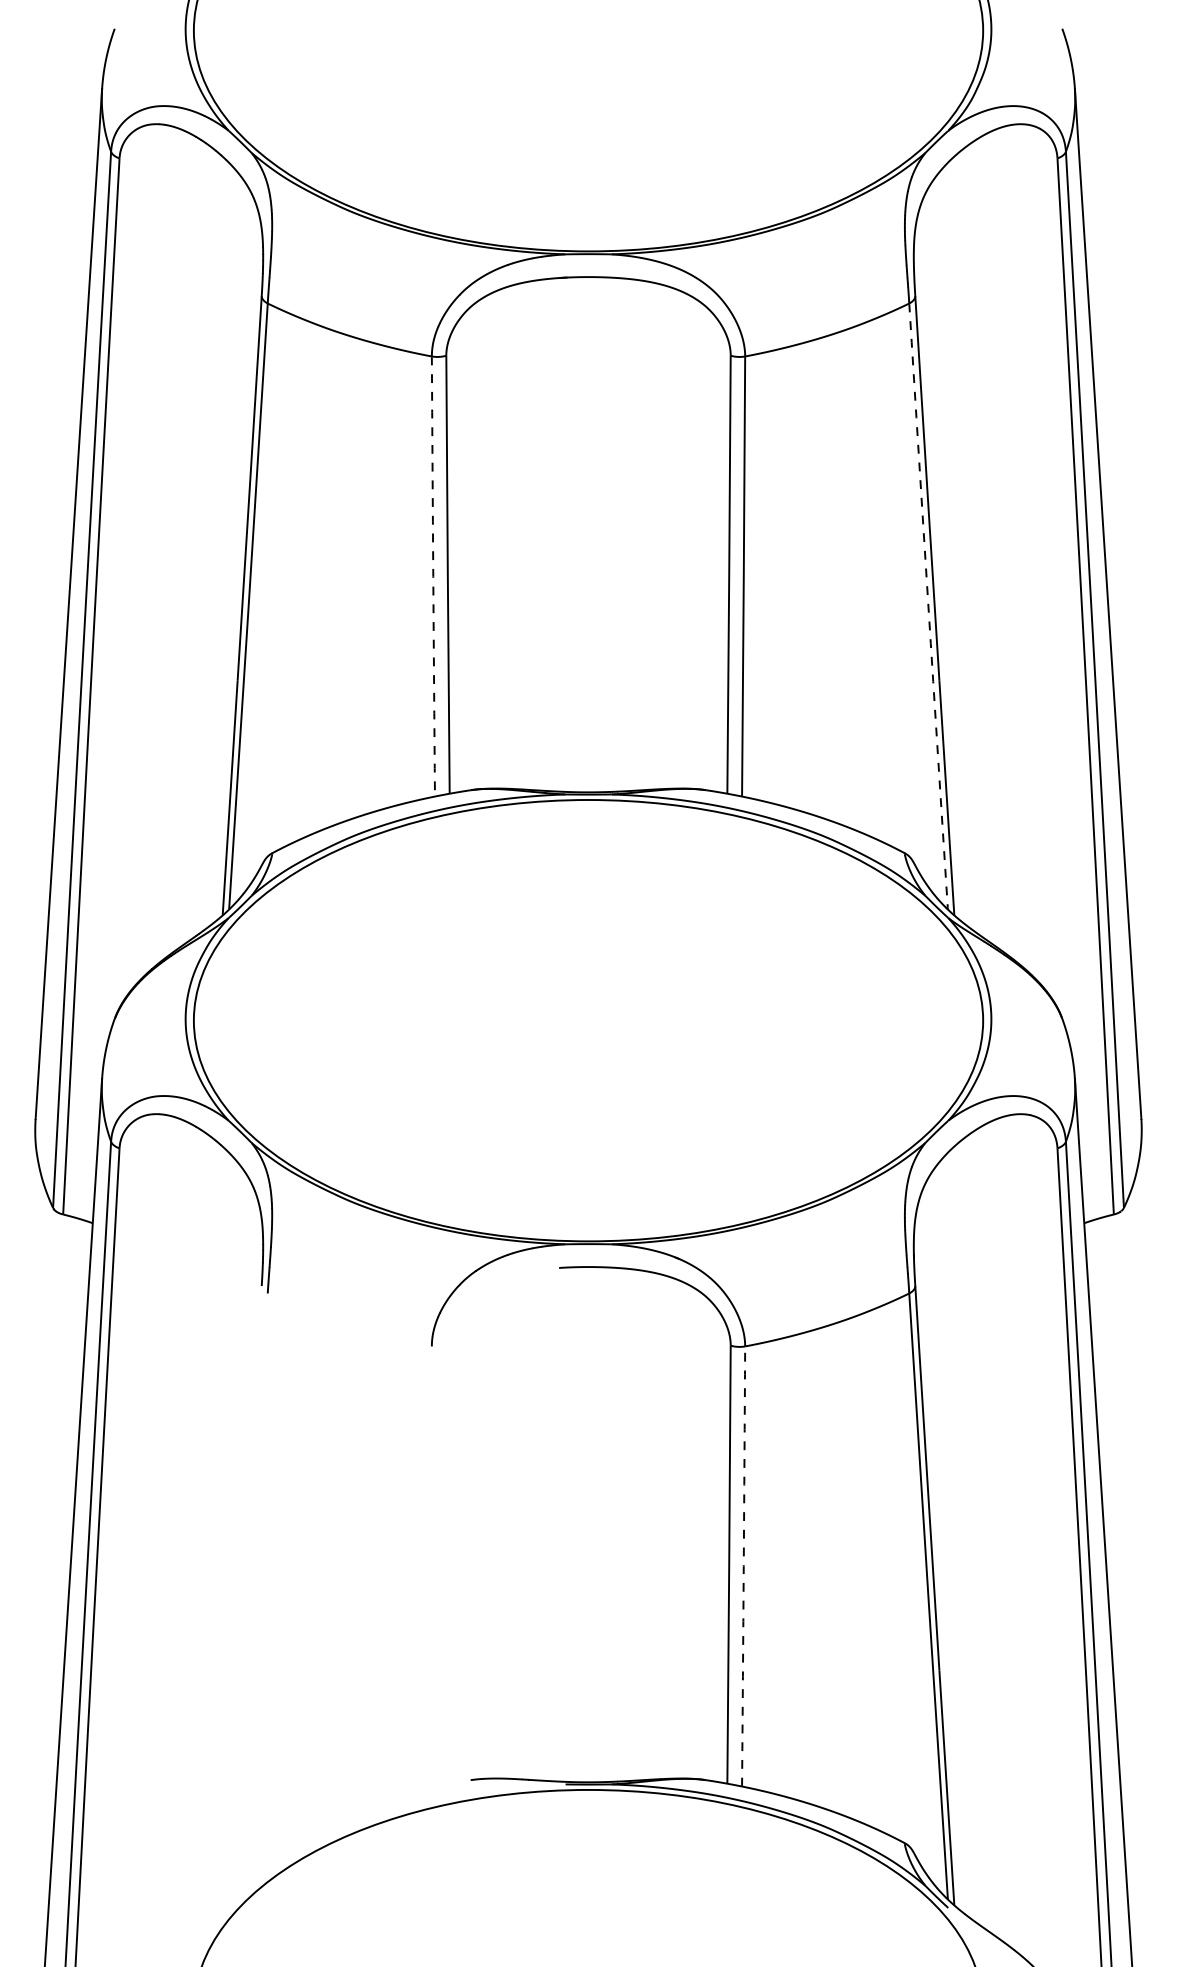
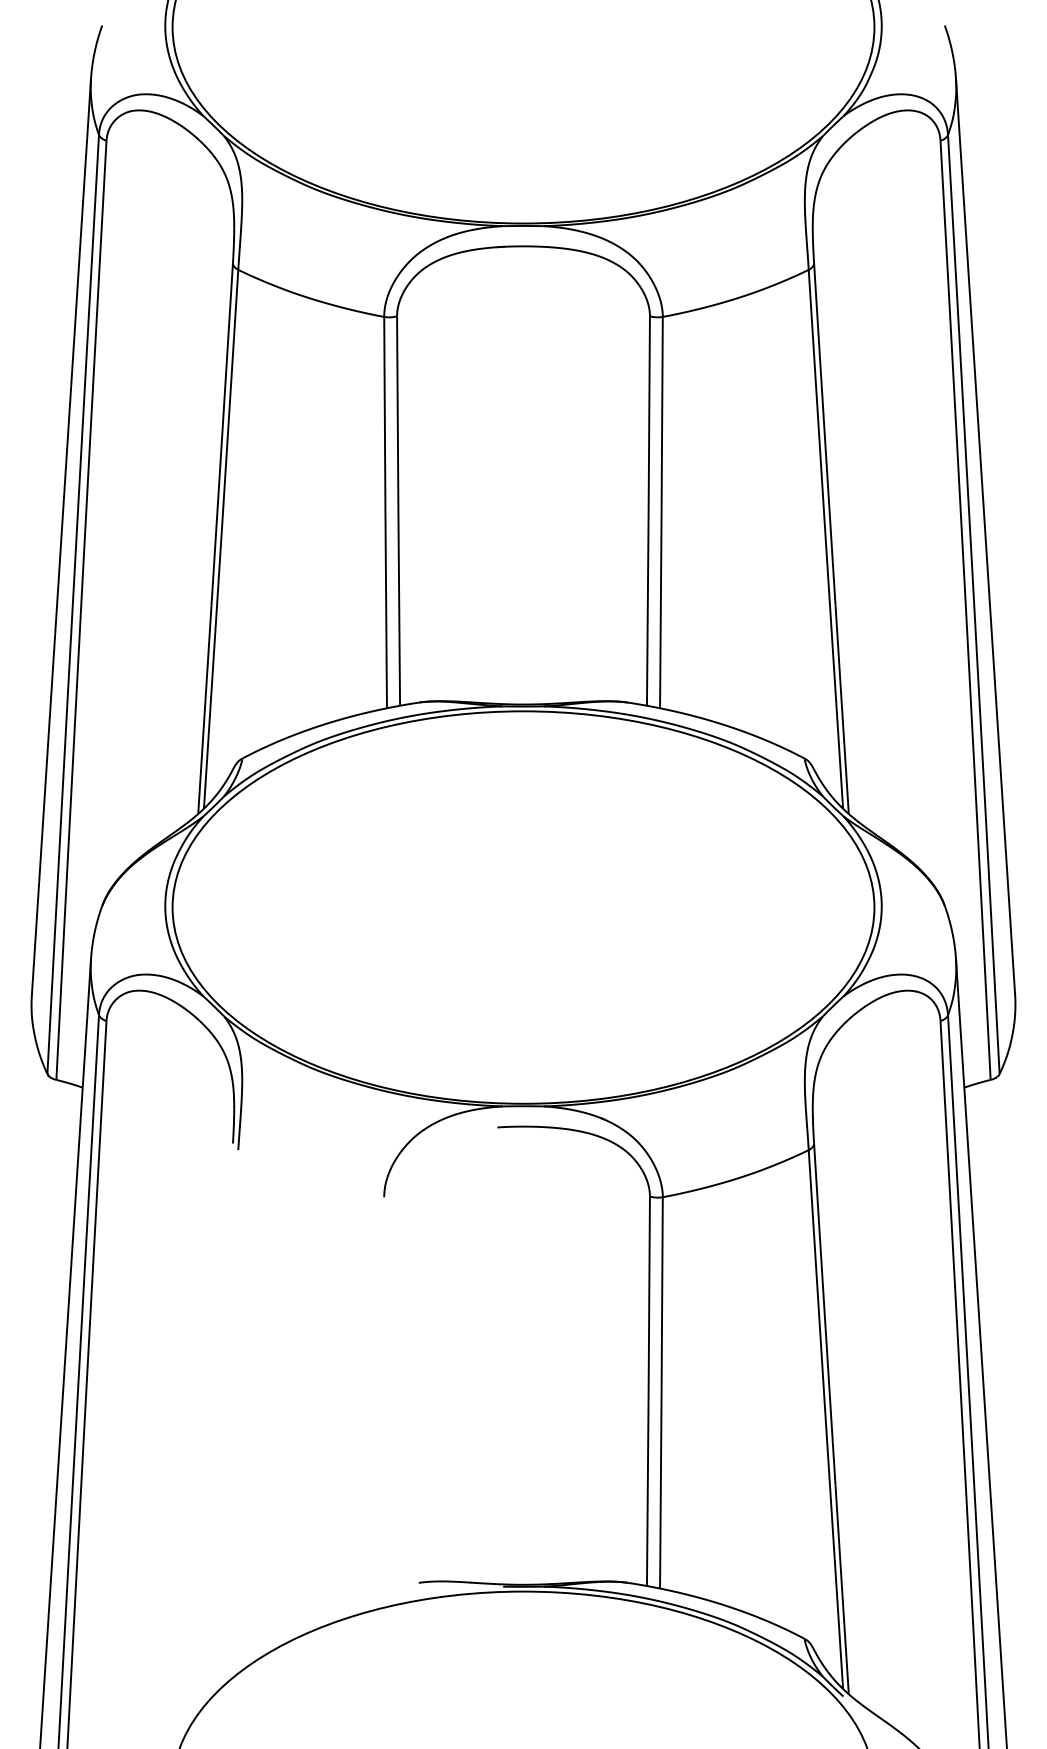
line: (433, 576) -> (385, 512), dashed -> solid
line: (928, 606) -> (825, 539), dashed -> solid
line: (743, 1566) -> (661, 1392), dashed -> solid

